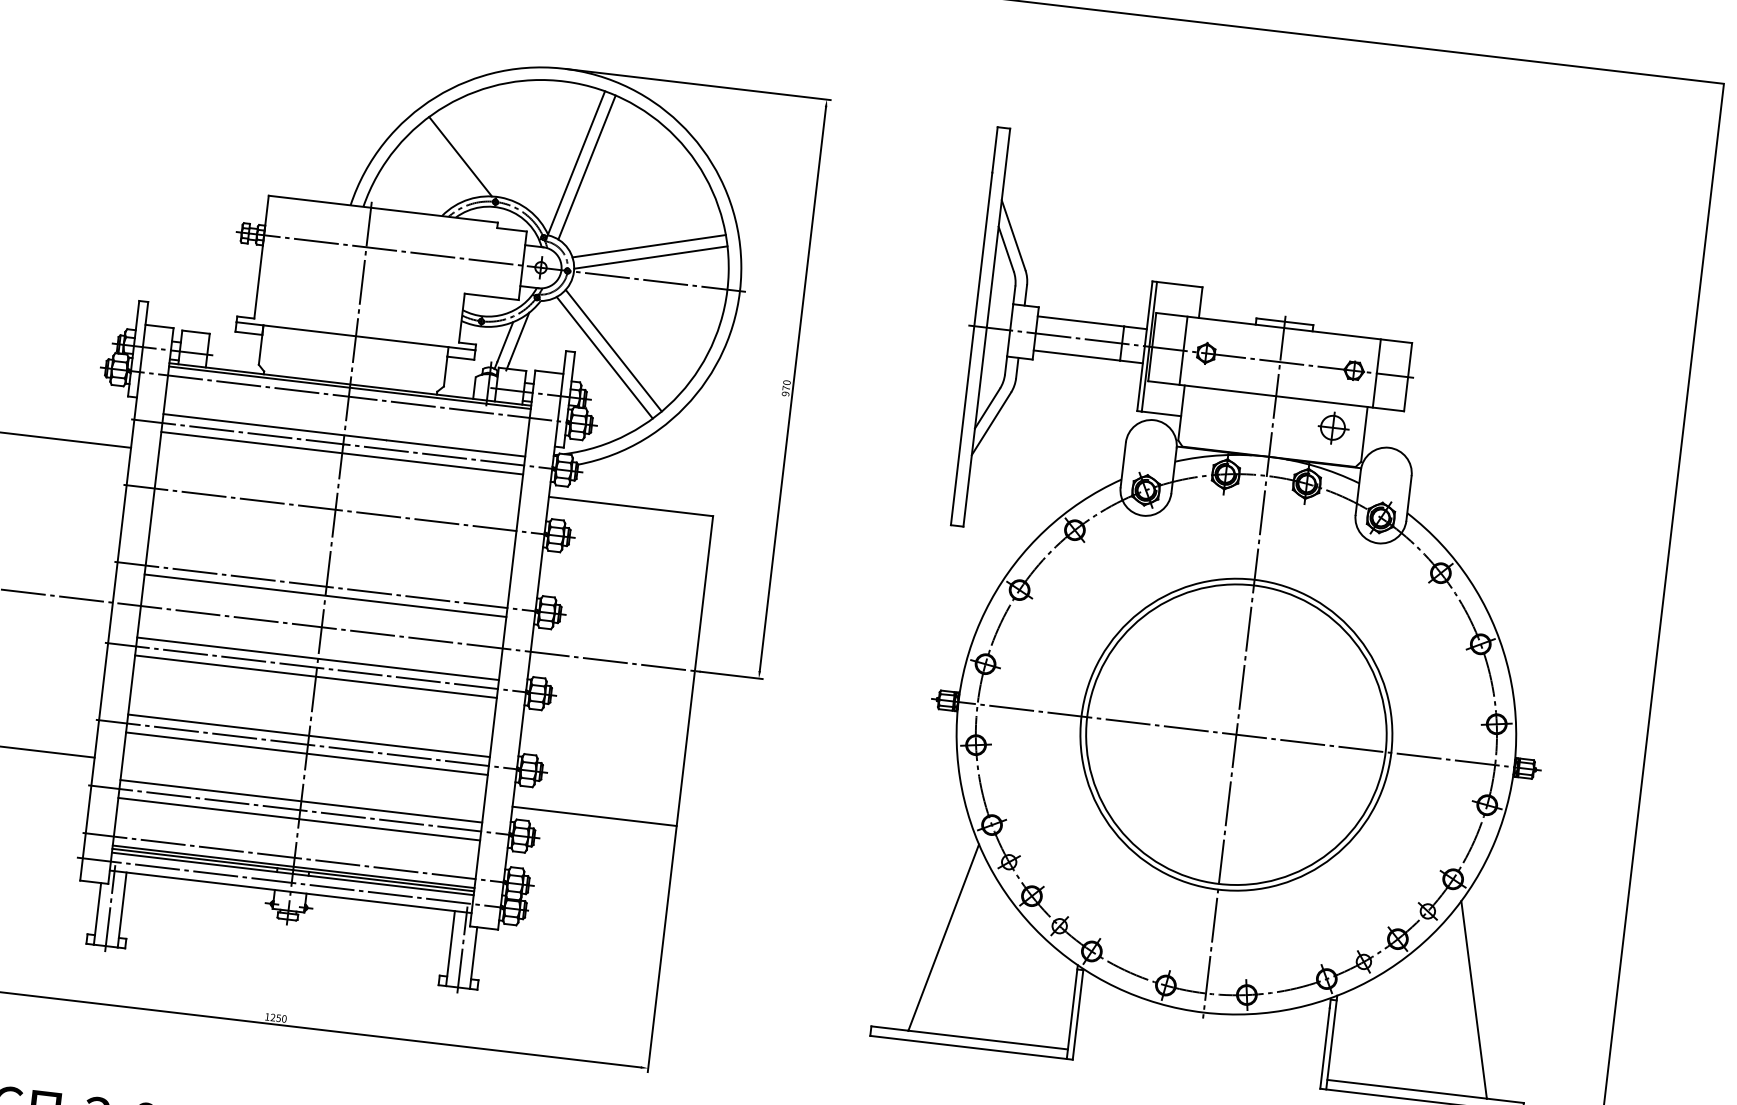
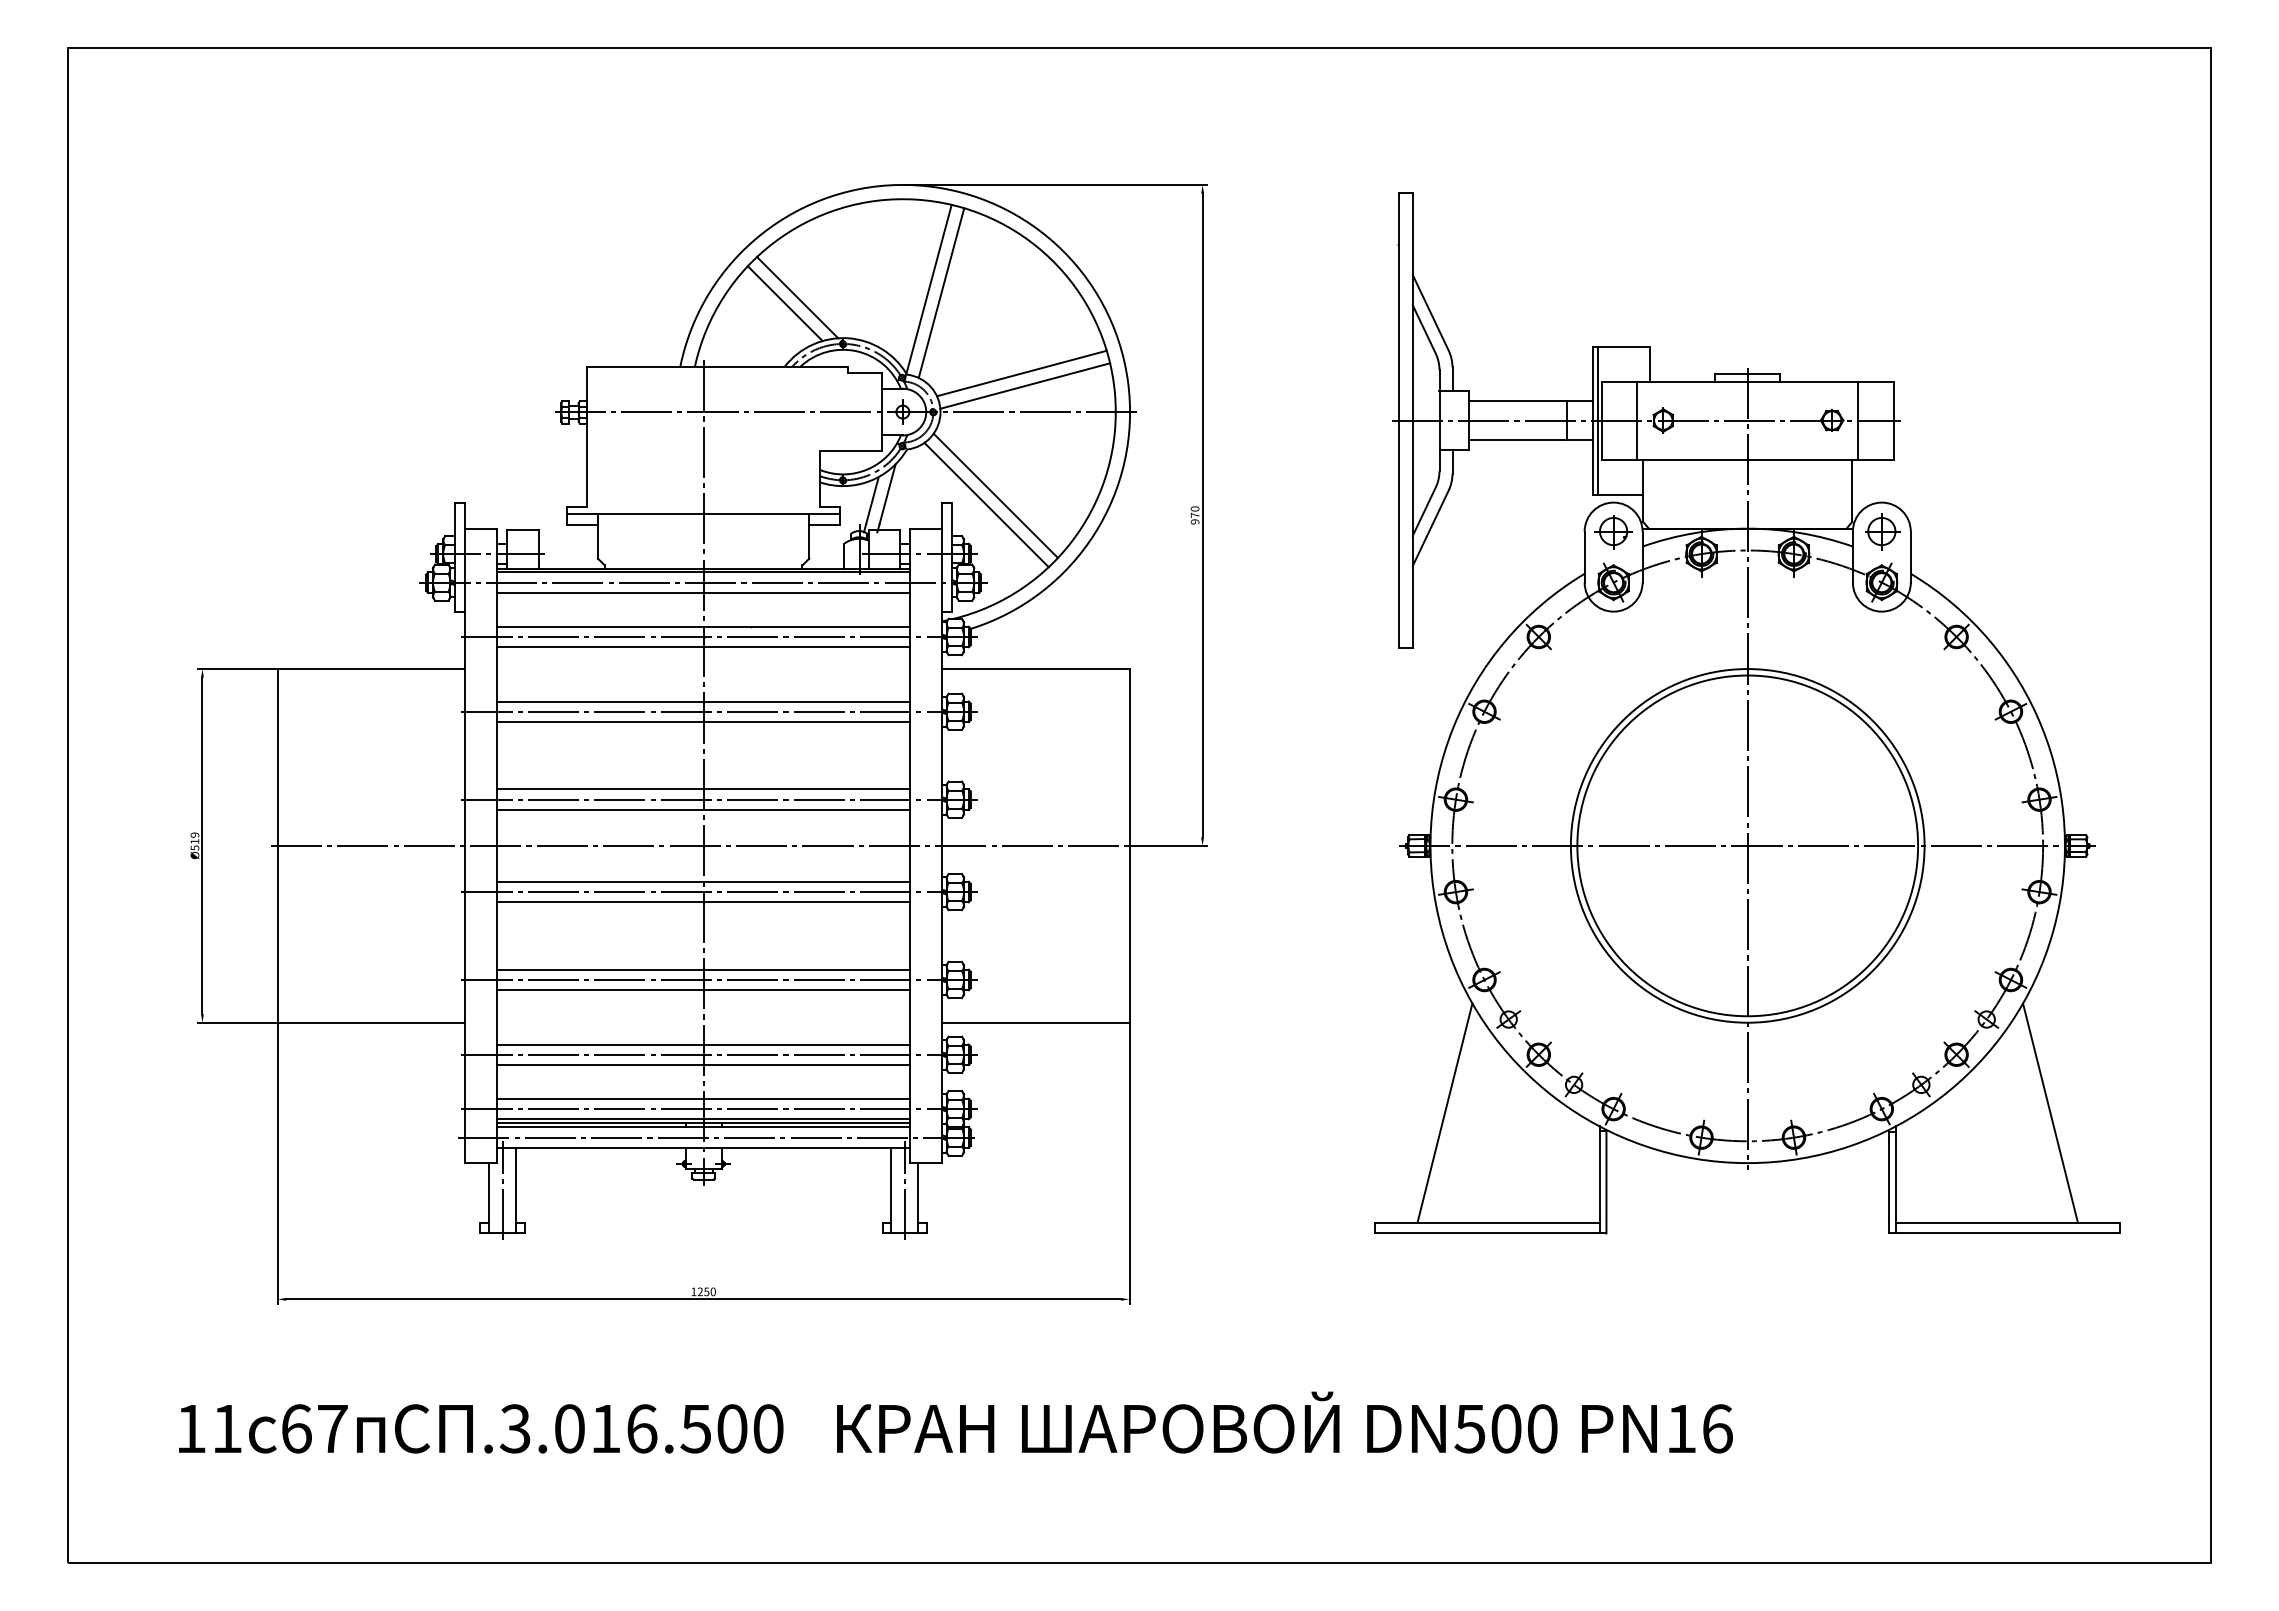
line: (448, 160) -> (784, 303), added
line: (347, 405) -> (703, 592), added
part: (1333, 427) -> (1882, 531), moved
part: (1151, 446) -> (1613, 532), added
line: (336, 500) -> (703, 701), added
line: (334, 519) -> (703, 722), added
line: (327, 577) -> (703, 789), added
line: (295, 848) -> (703, 1098), added

